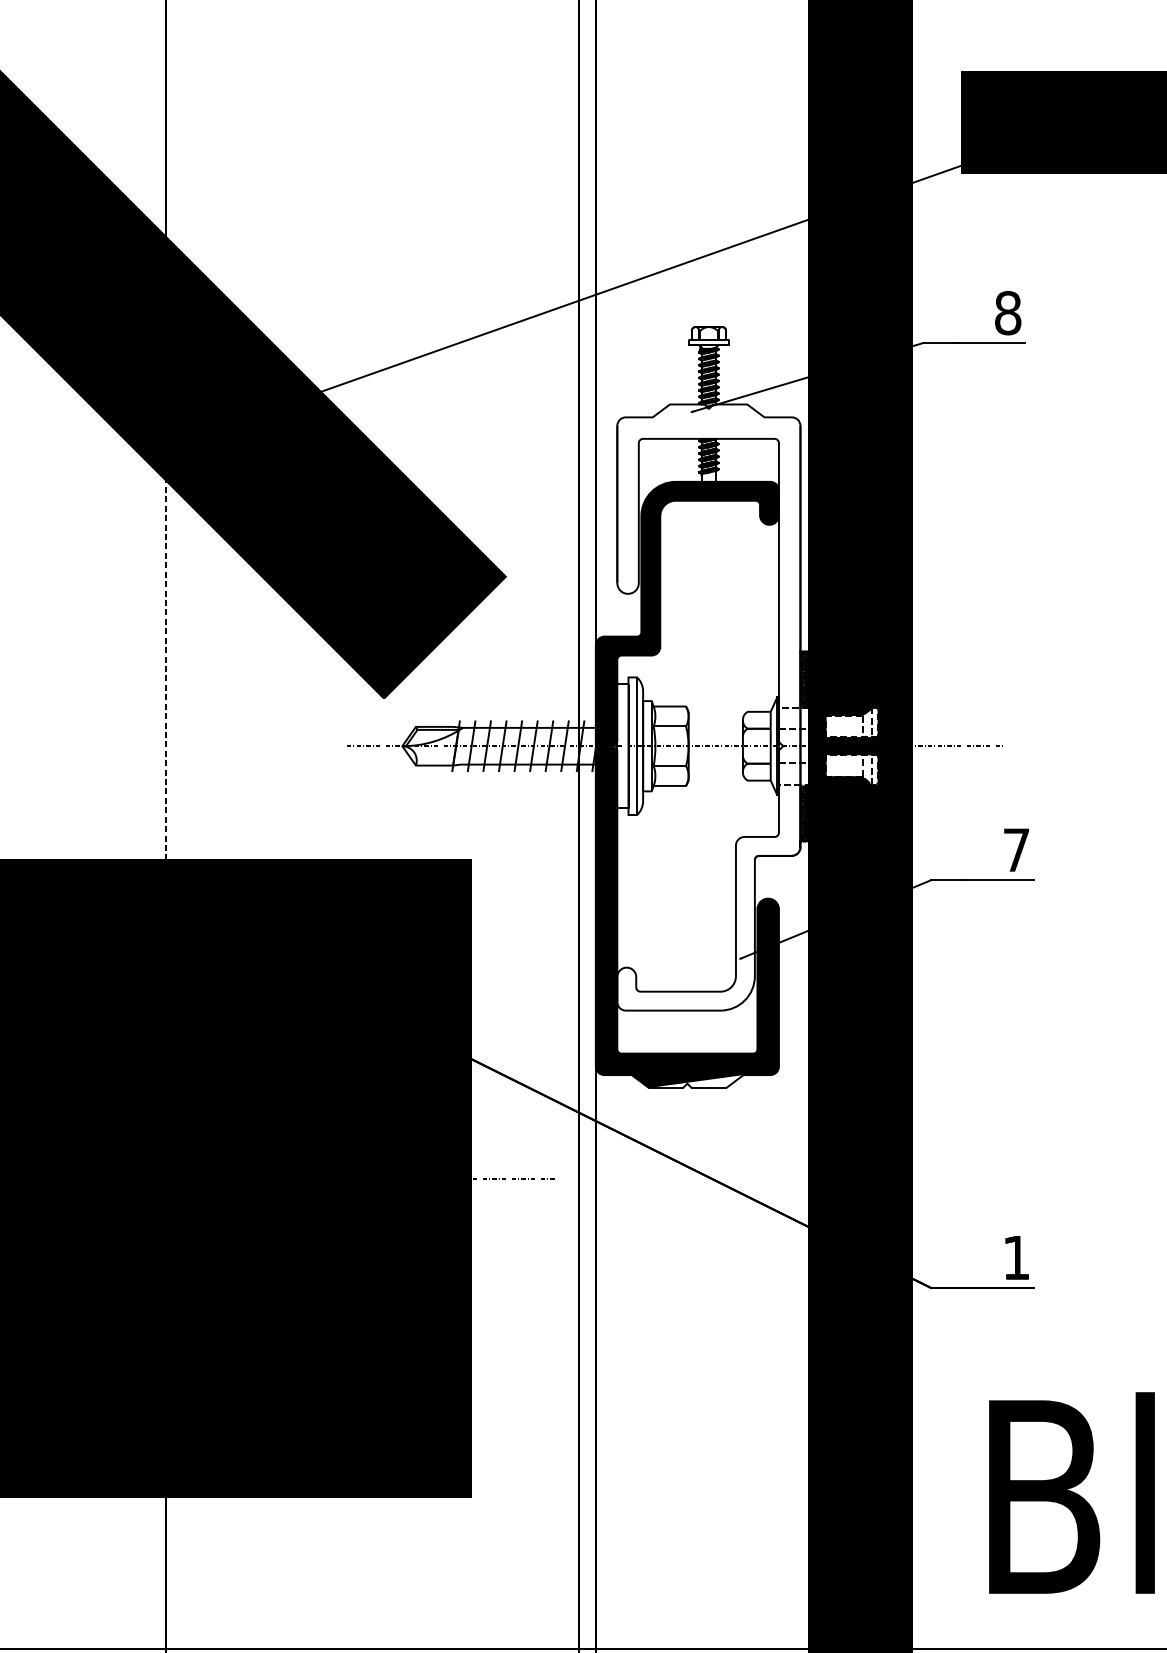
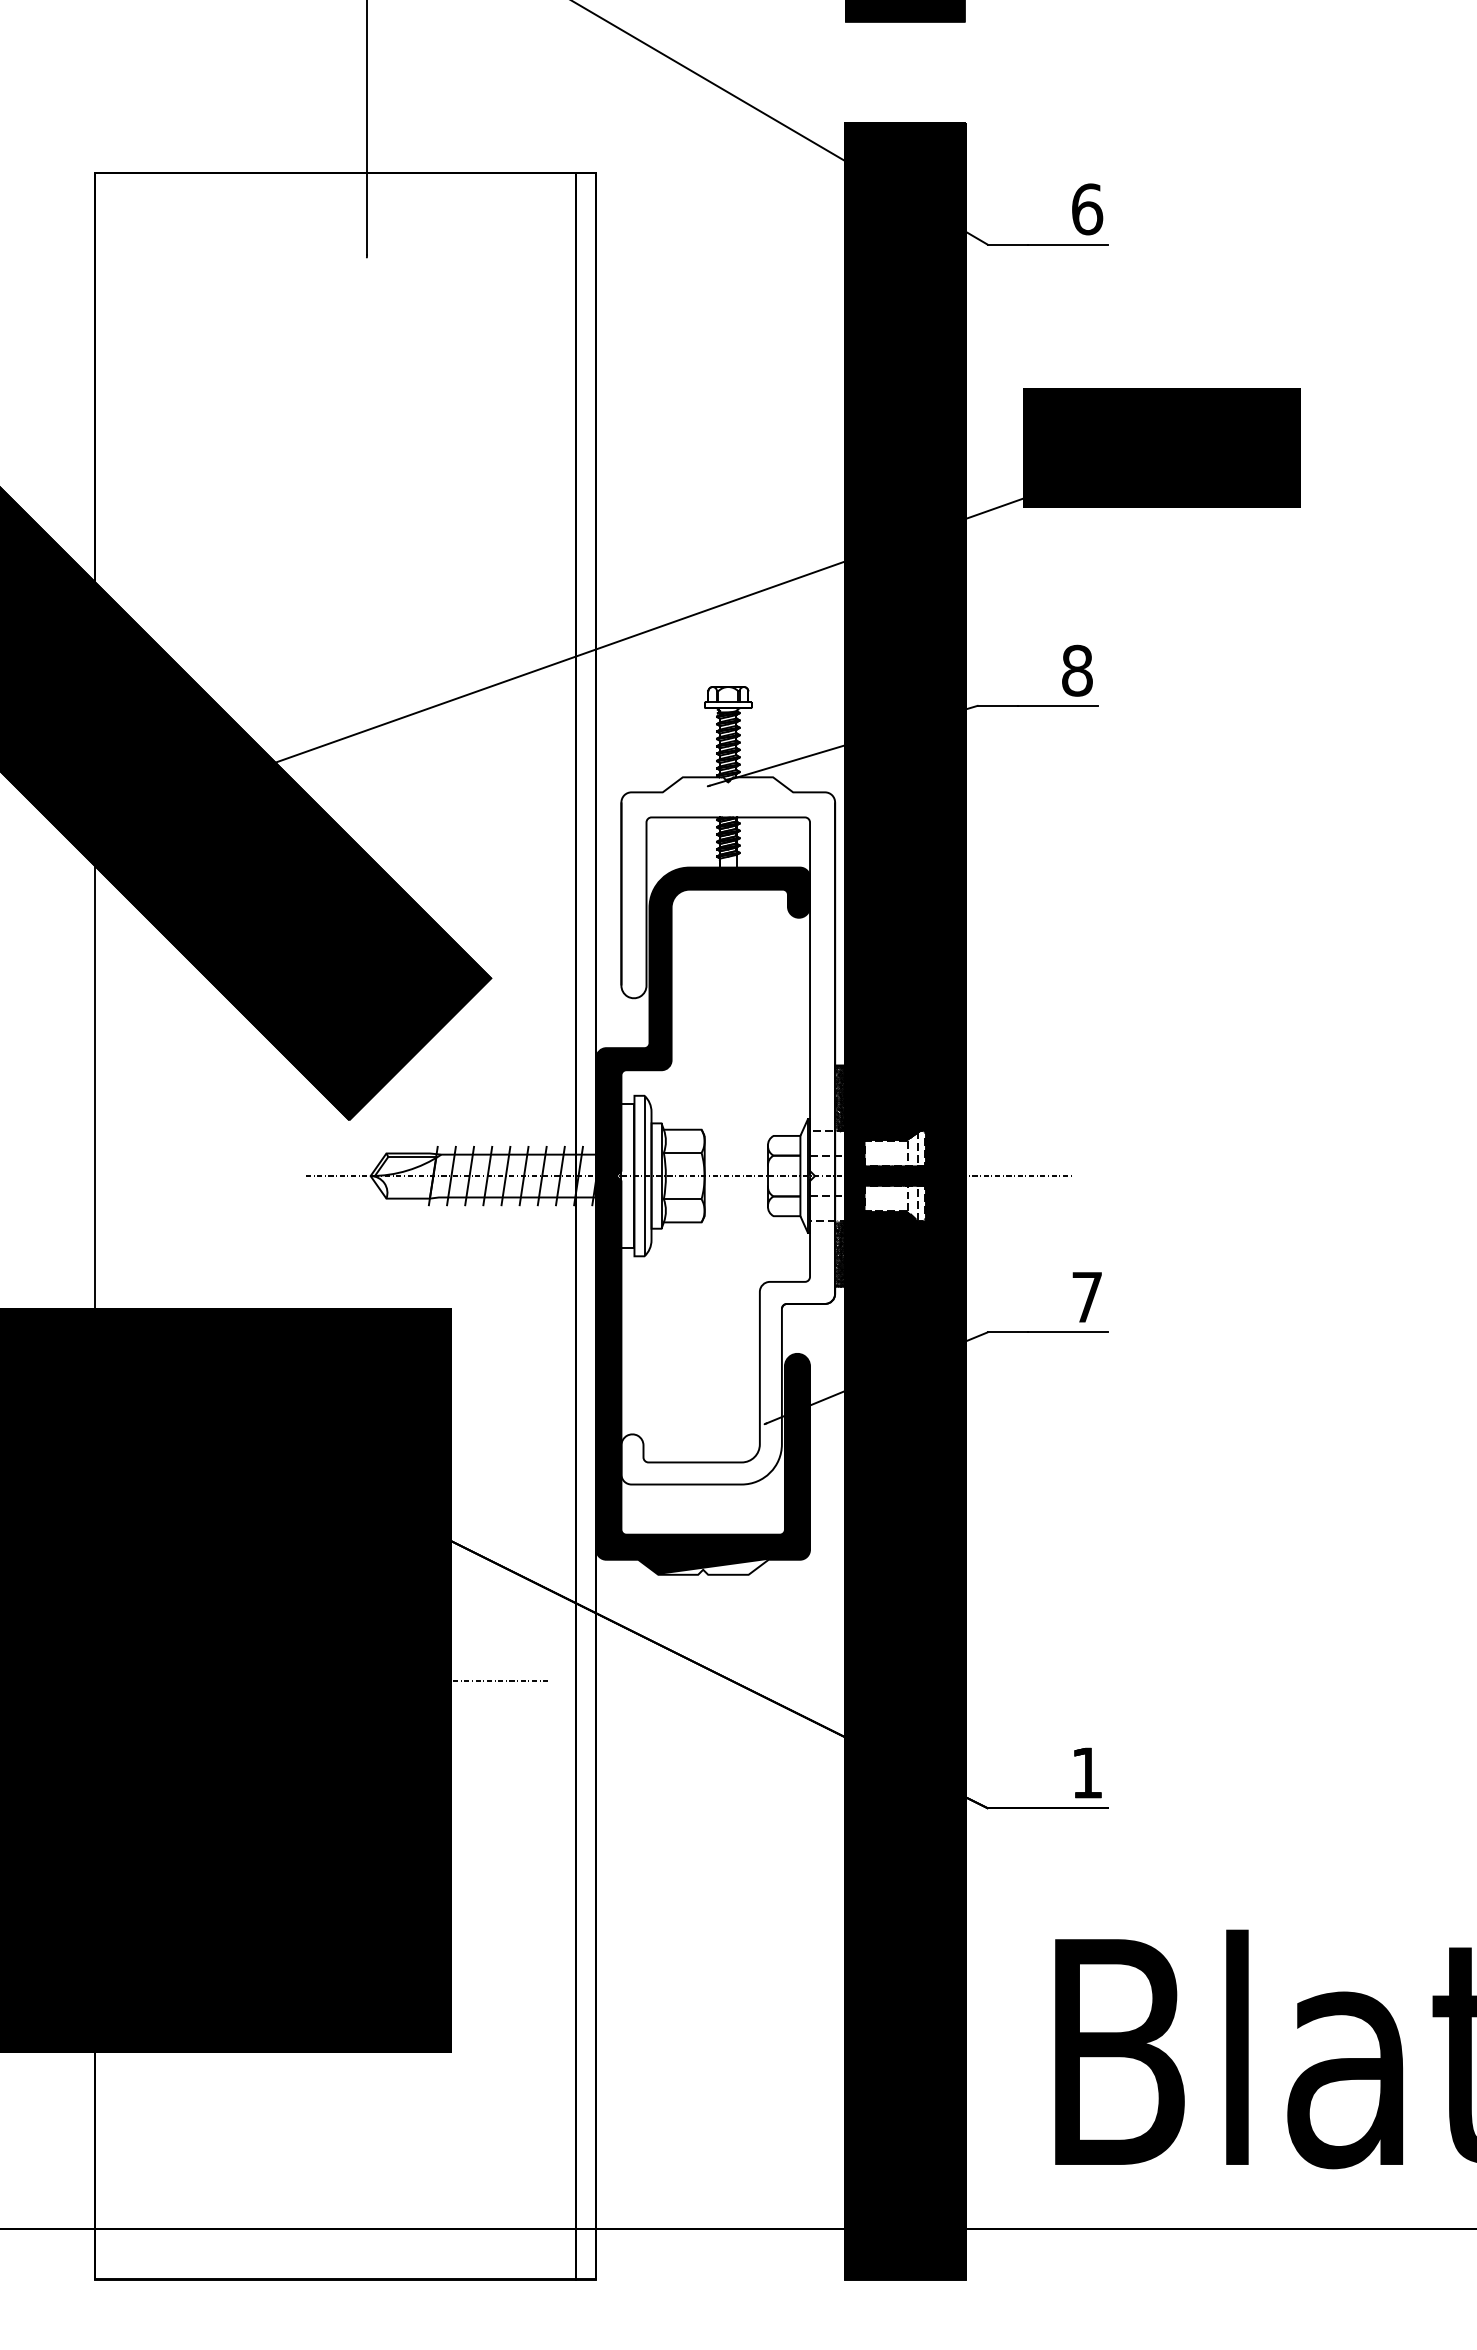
line: (165, 670) -> (94, 1087), dashed -> solid

